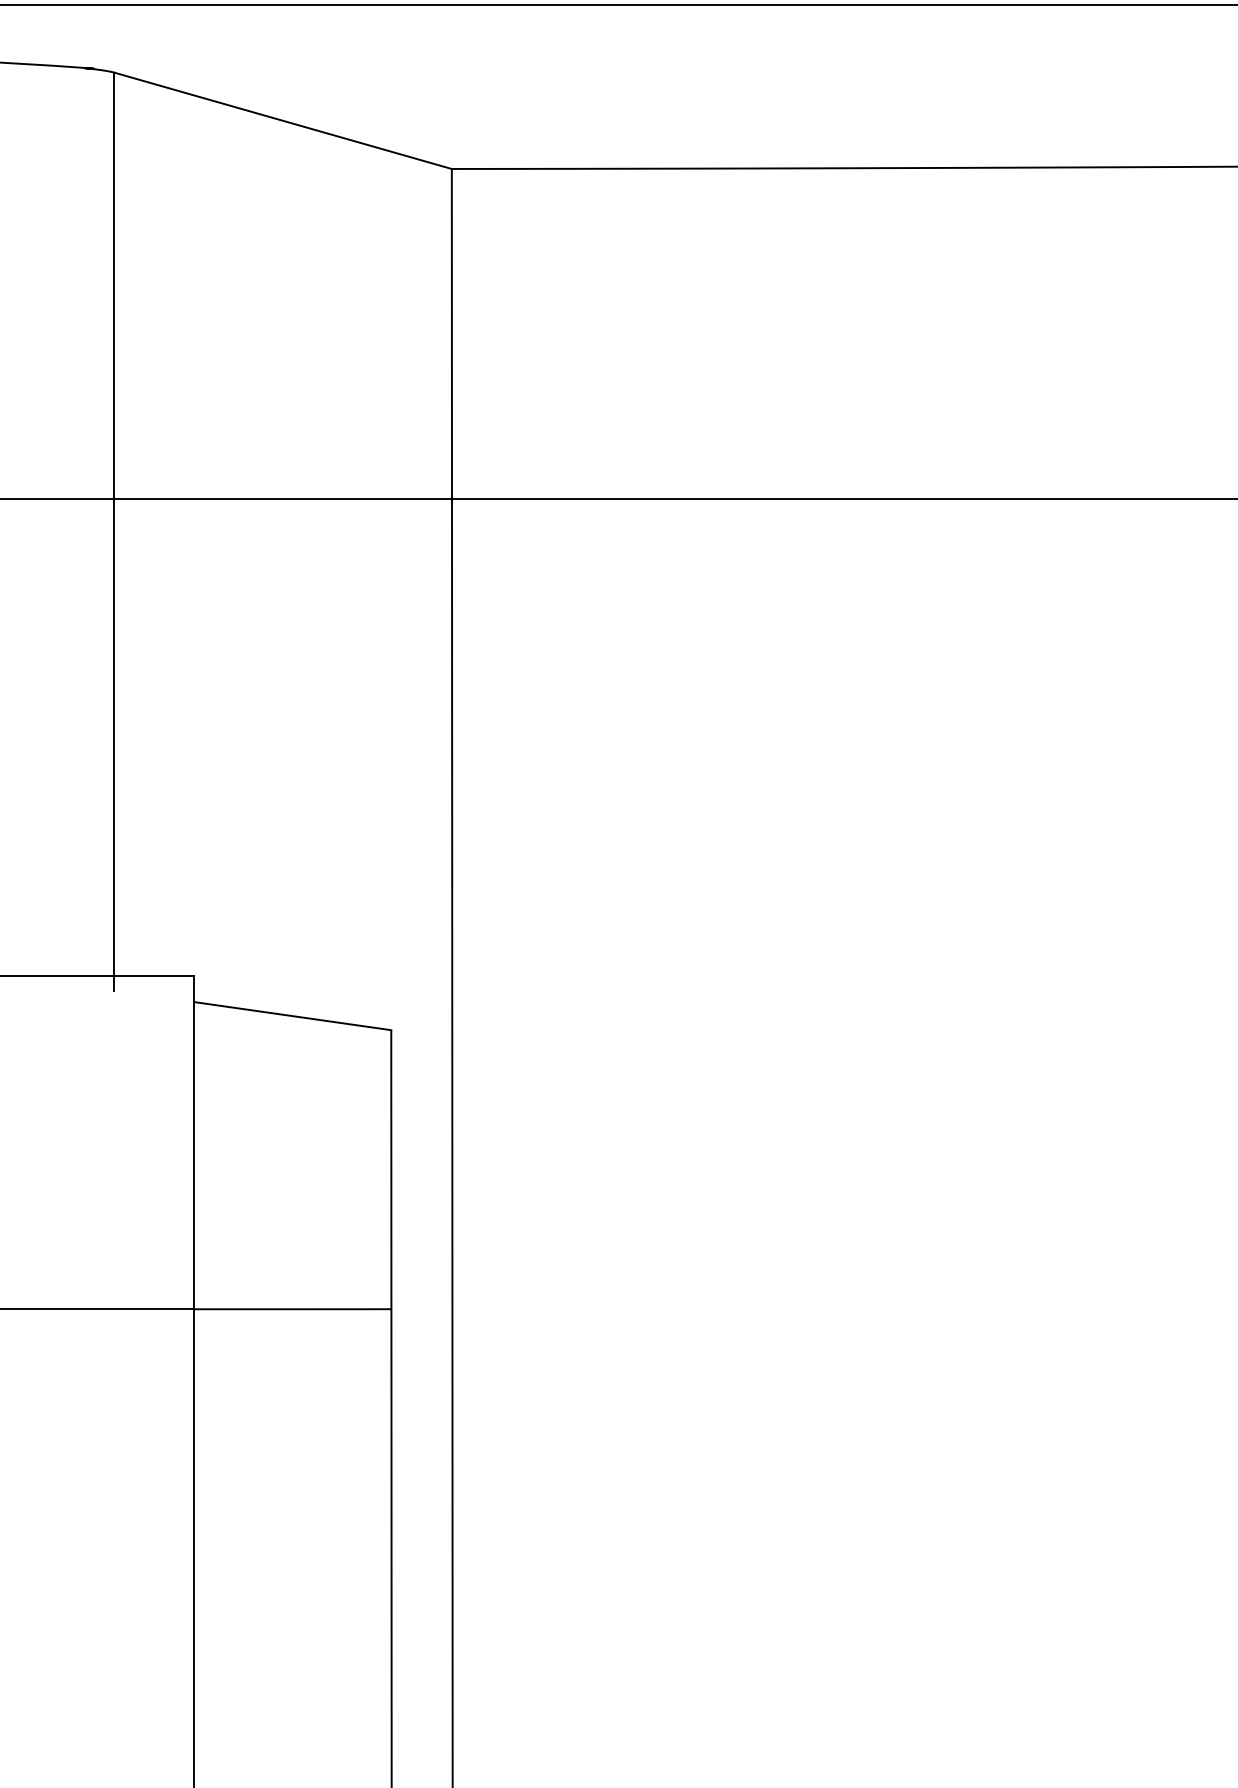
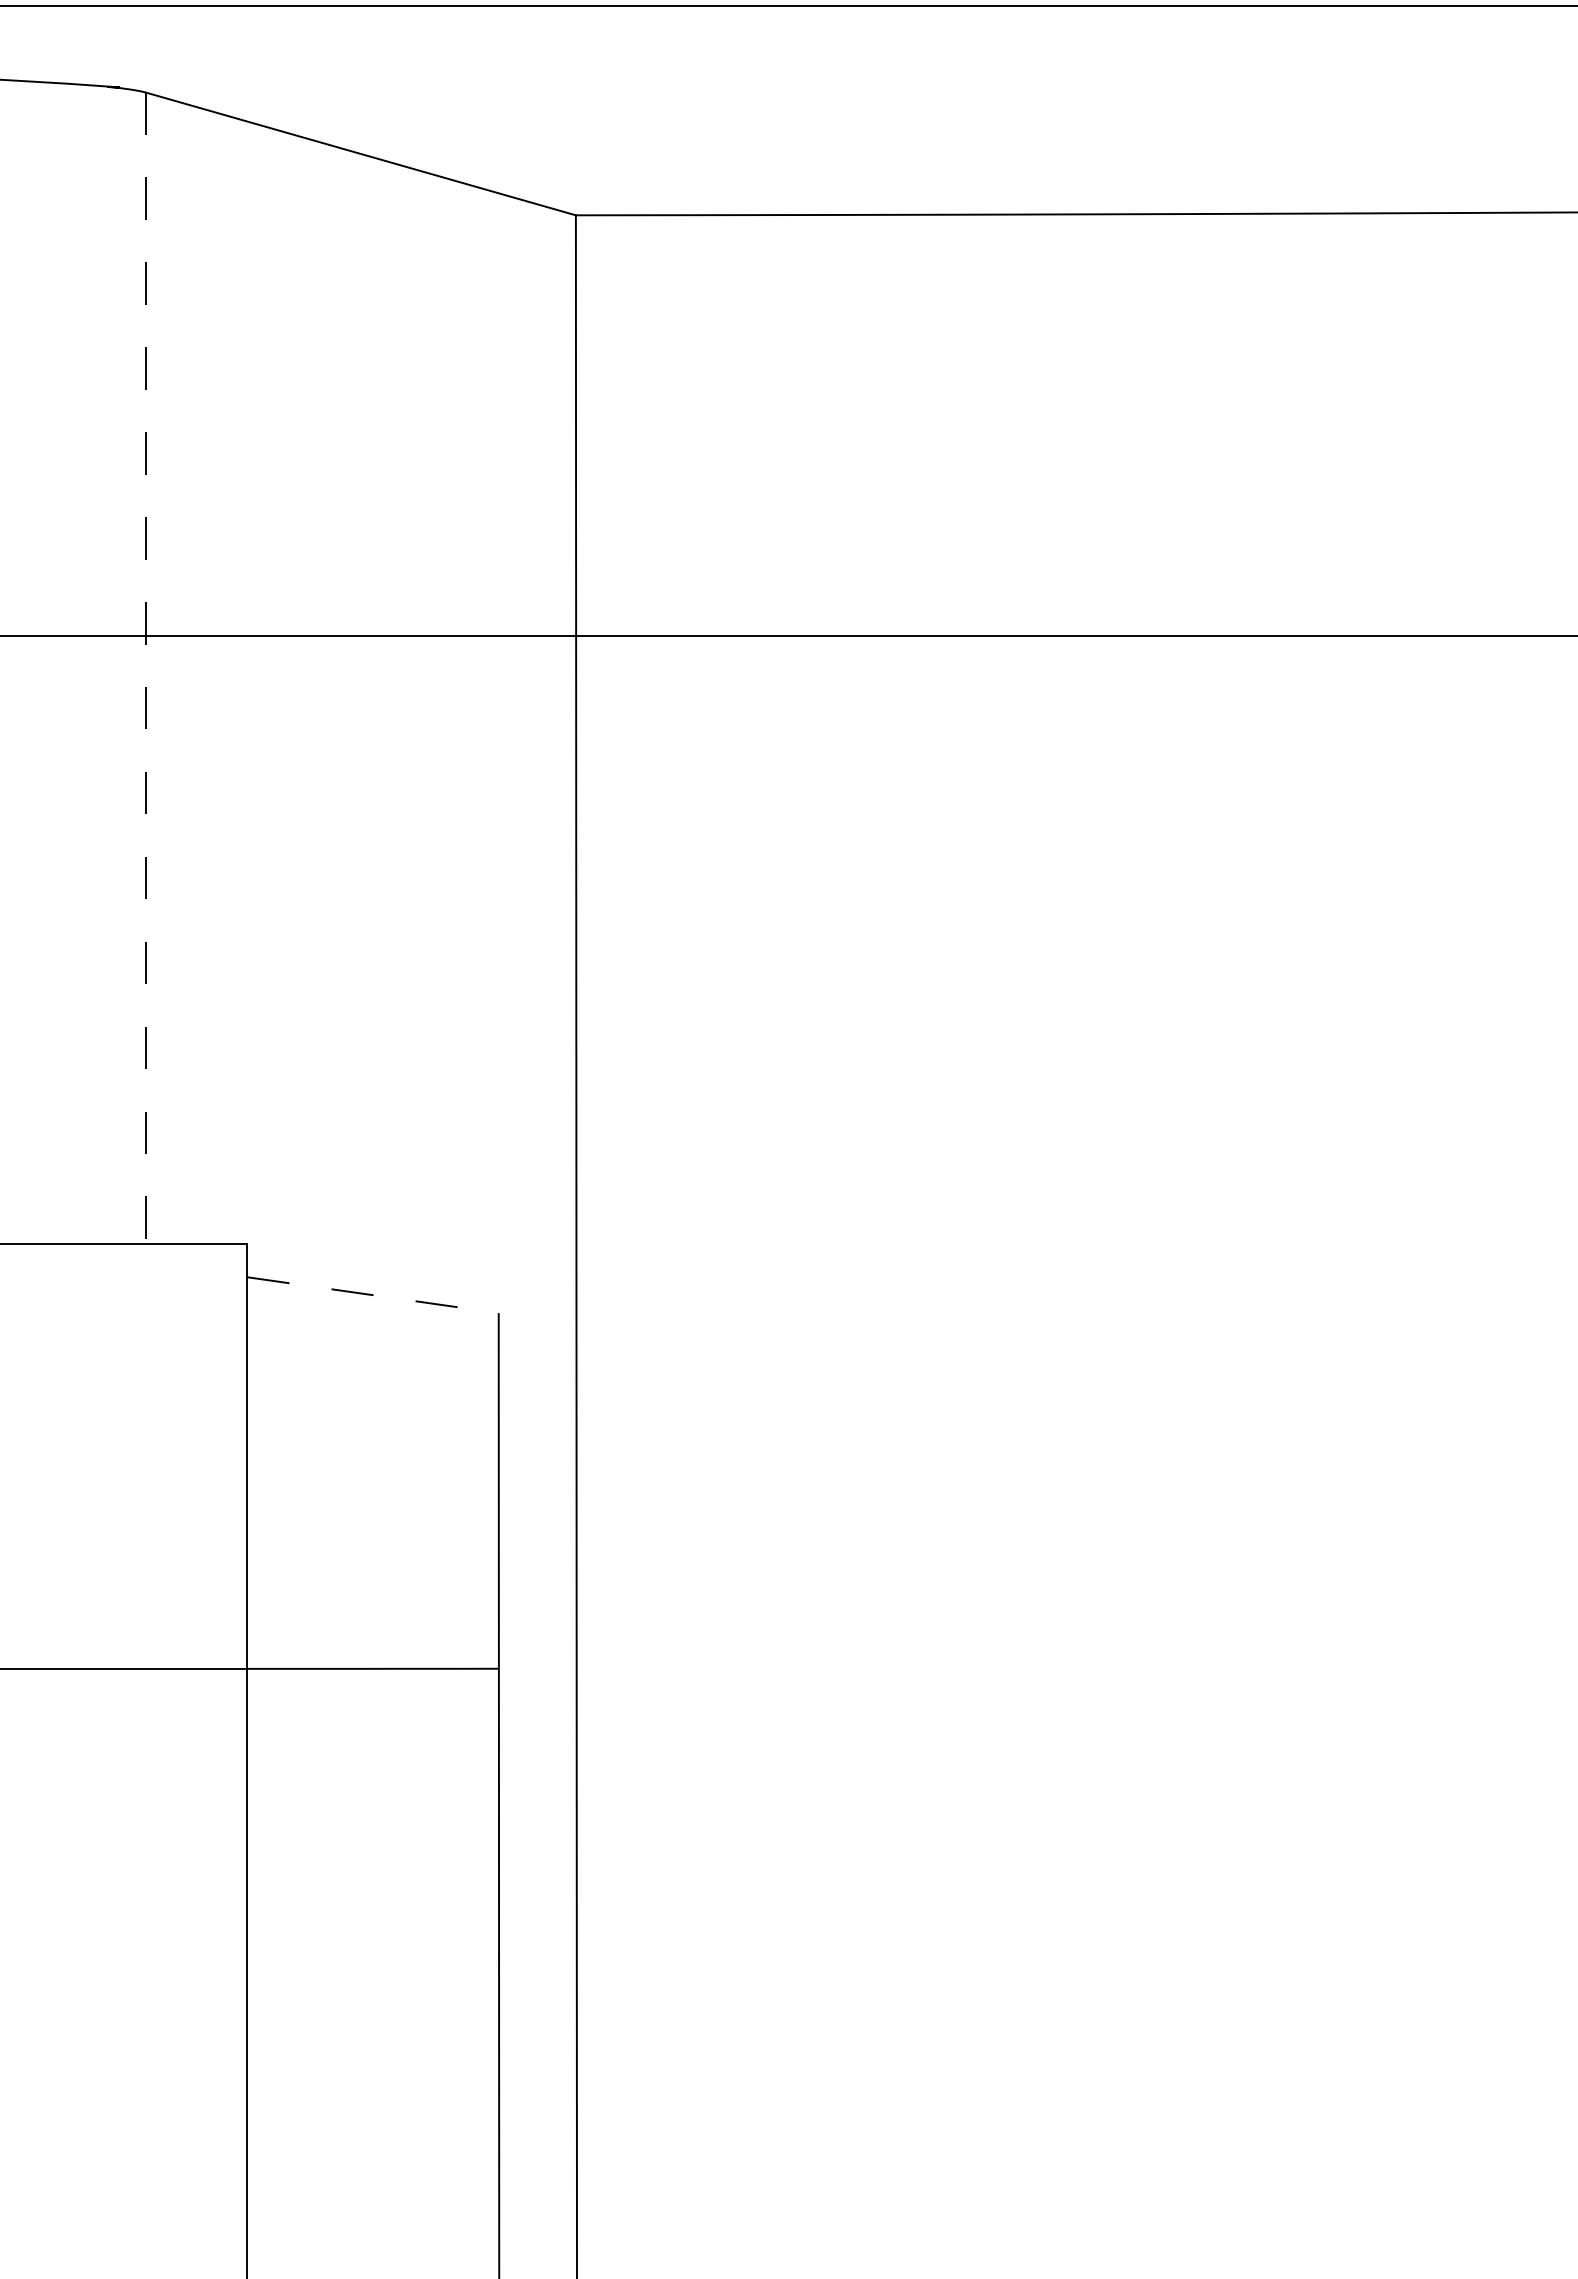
line: (114, 532) -> (145, 678), solid -> dashed
line: (293, 1016) -> (373, 1295), solid -> dashed

